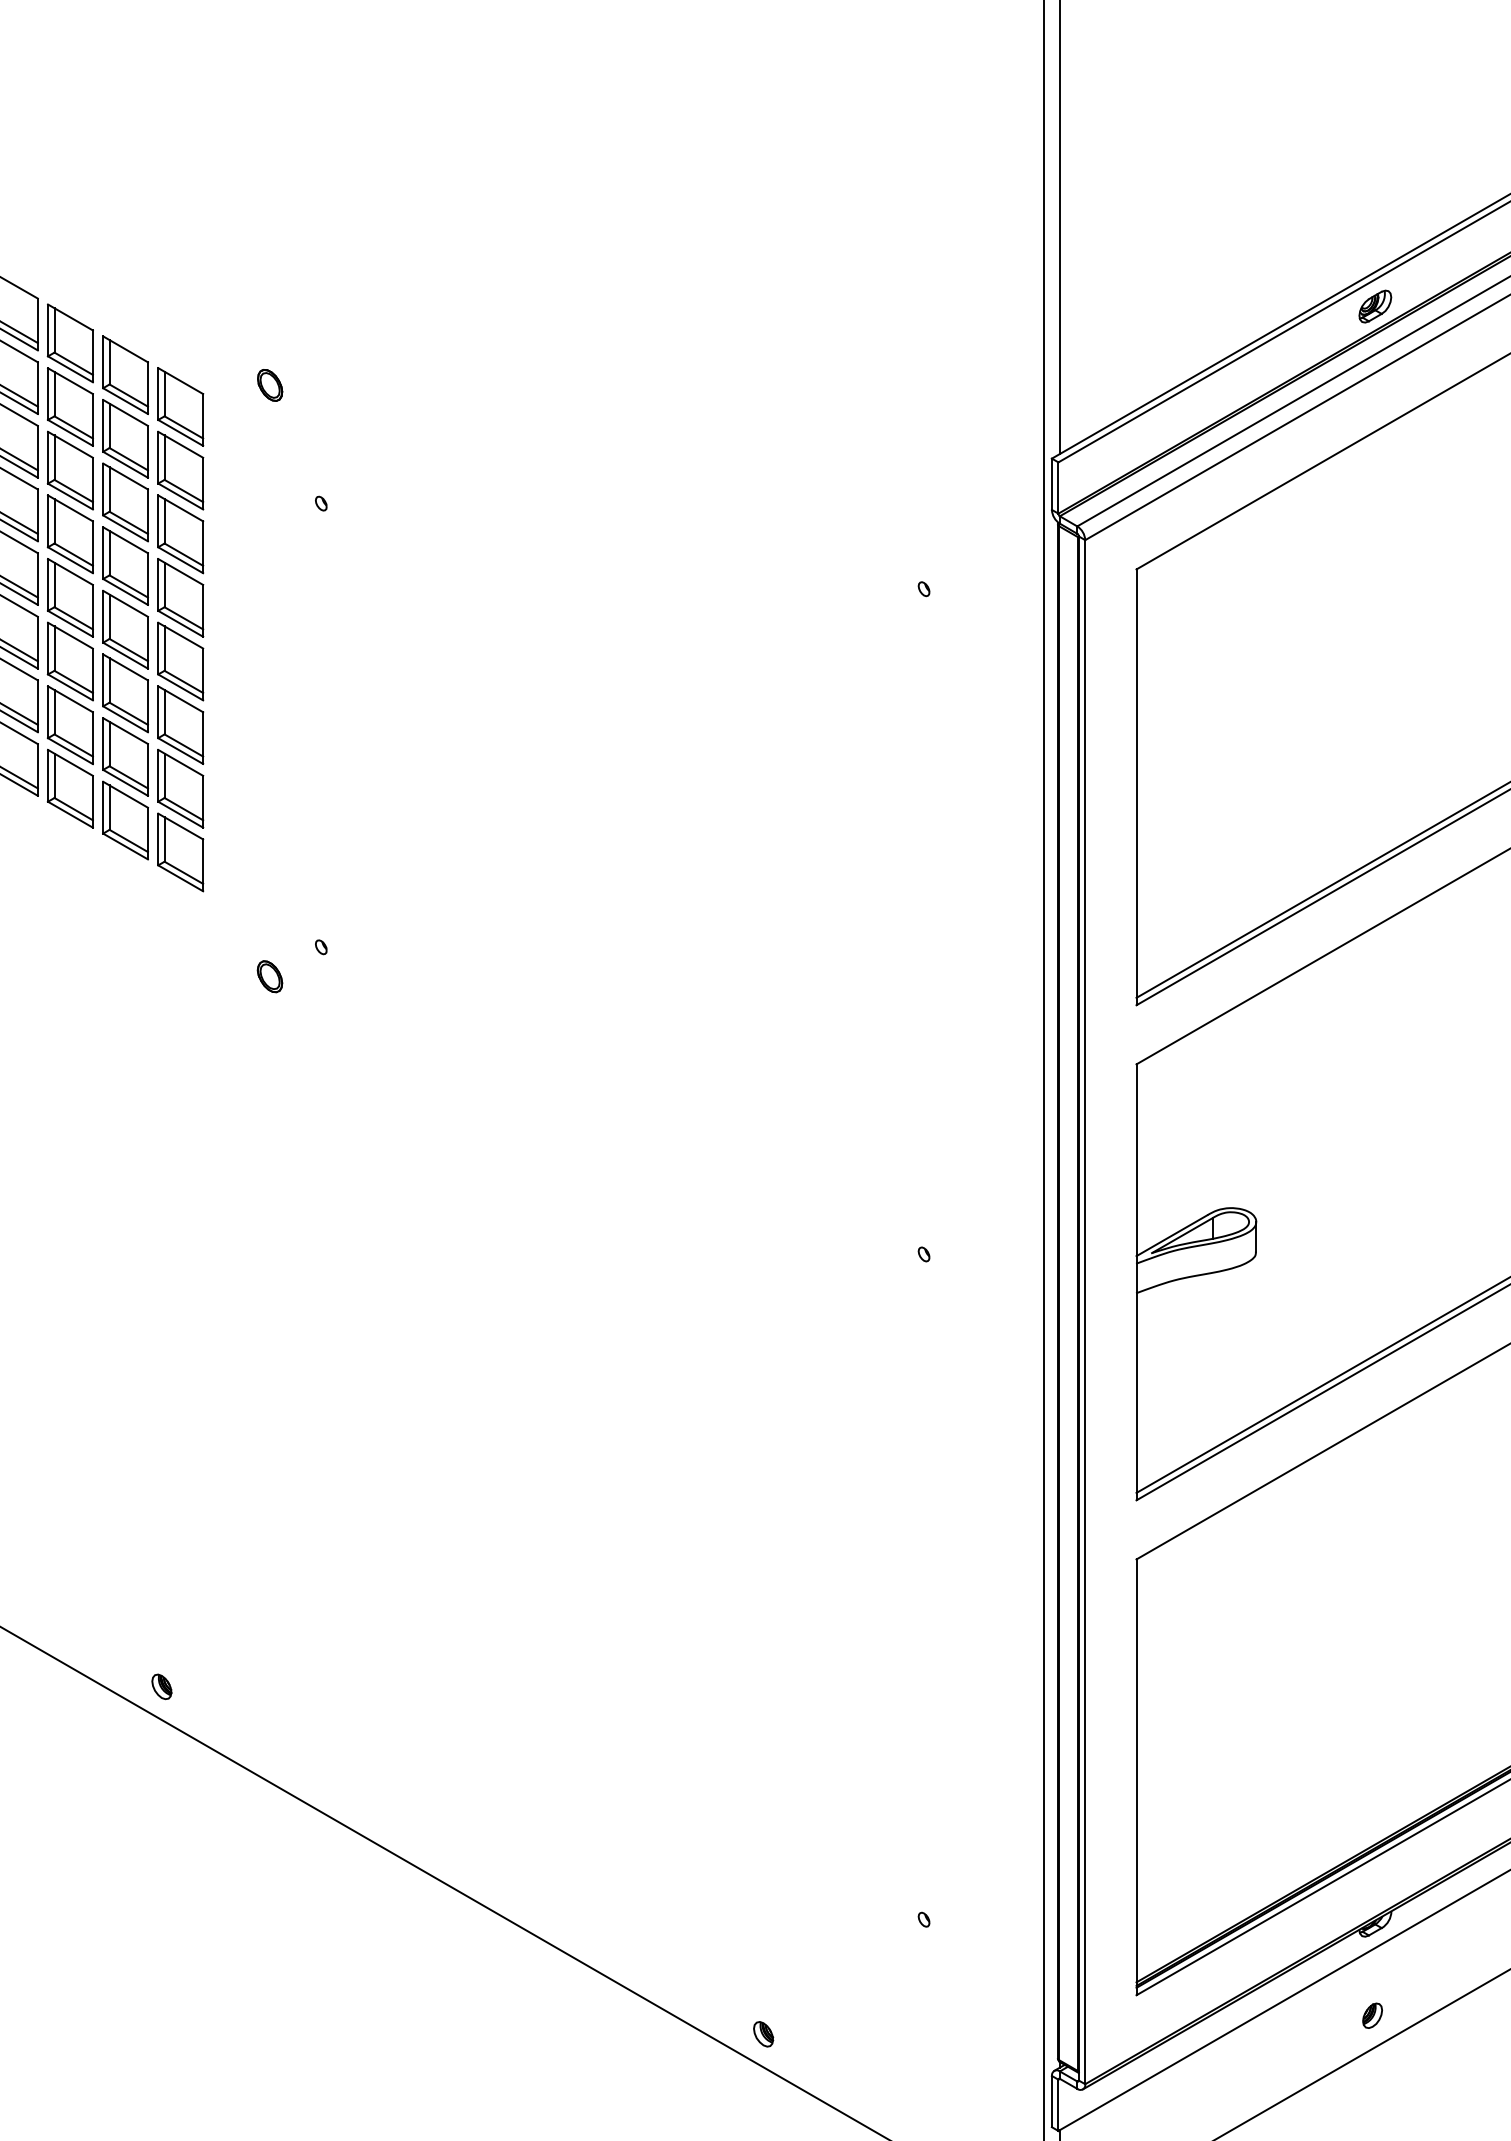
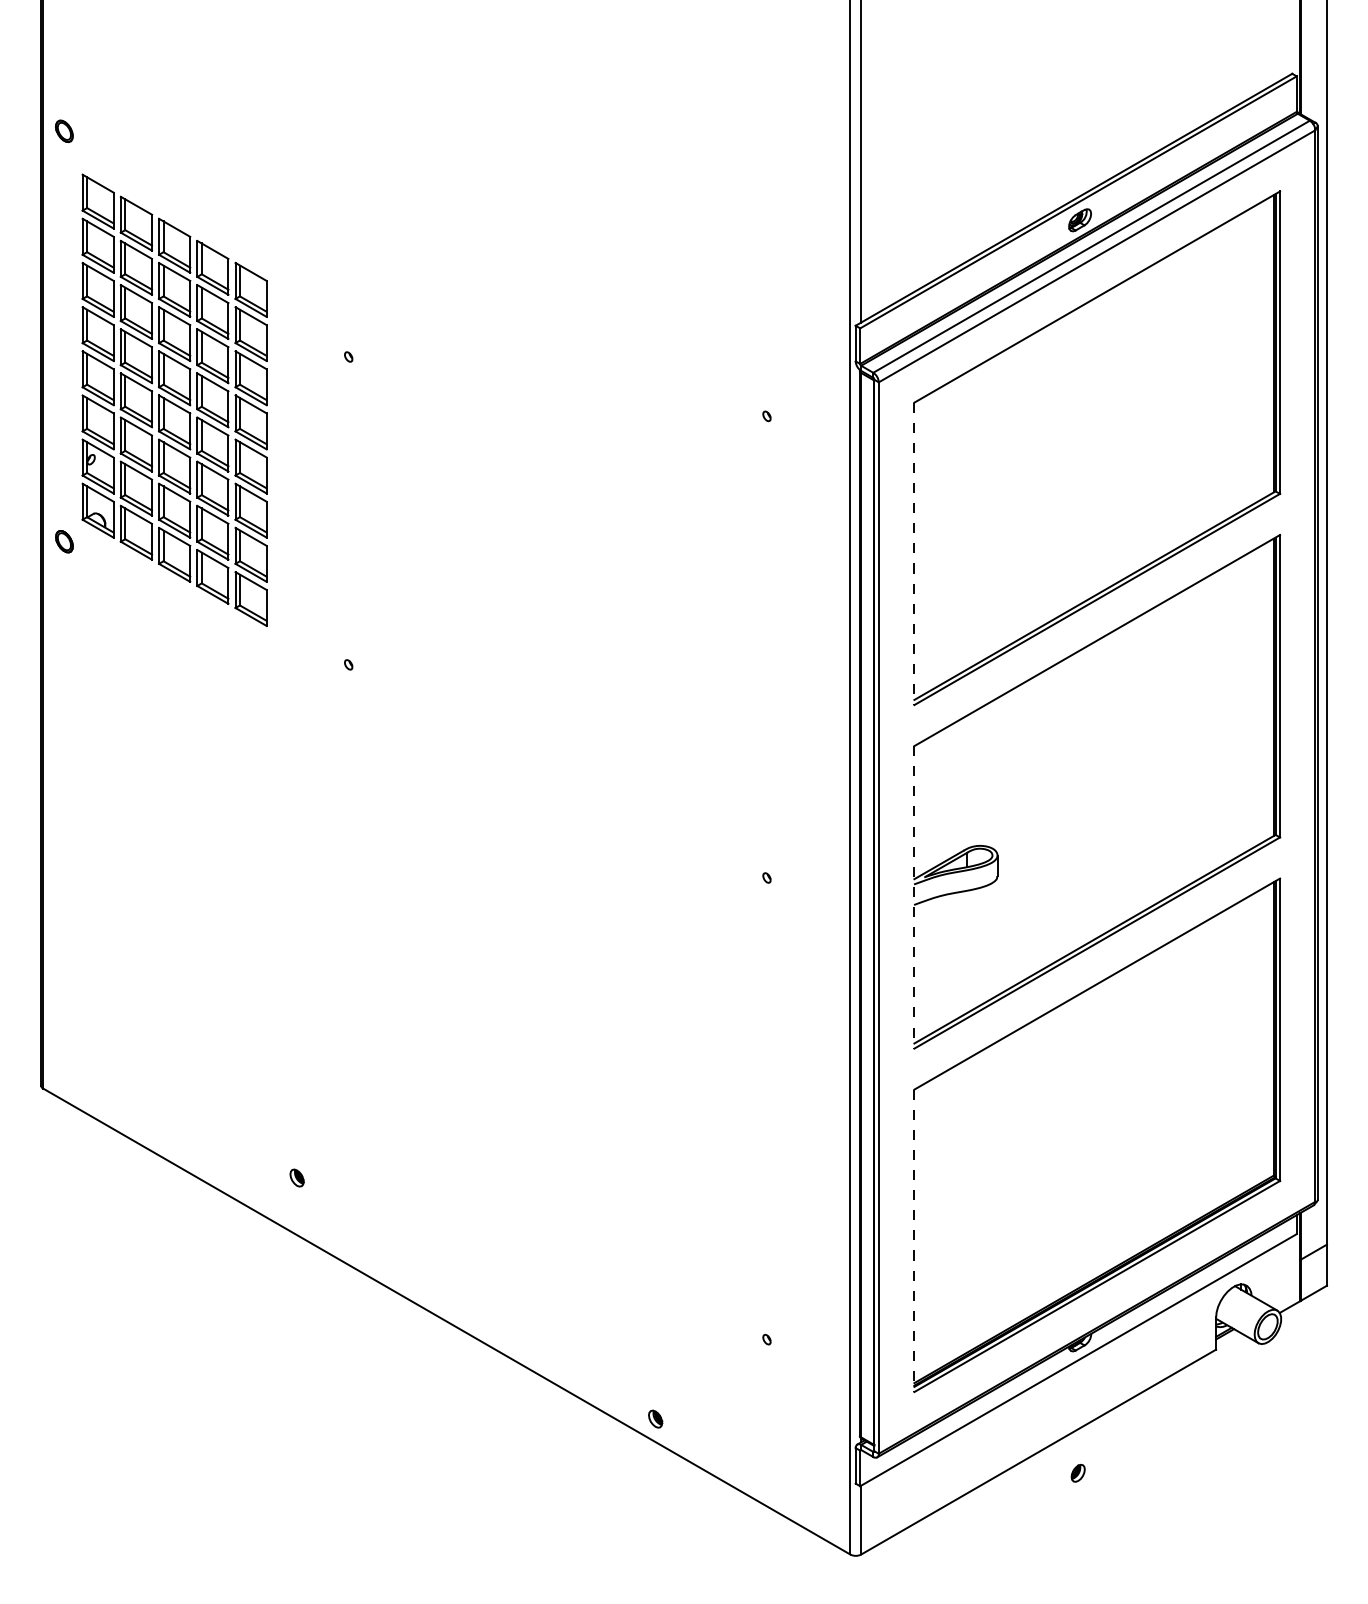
part: (269, 384) -> (312, 274), removed
line: (1136, 788) -> (914, 554), solid -> dashed
part: (269, 975) -> (312, 684), removed
line: (1136, 1282) -> (914, 897), solid -> dashed
part: (161, 1686) -> (296, 1177), moved
line: (1136, 1778) -> (914, 1241), solid -> dashed
part: (1371, 2016) -> (1077, 1473), moved

